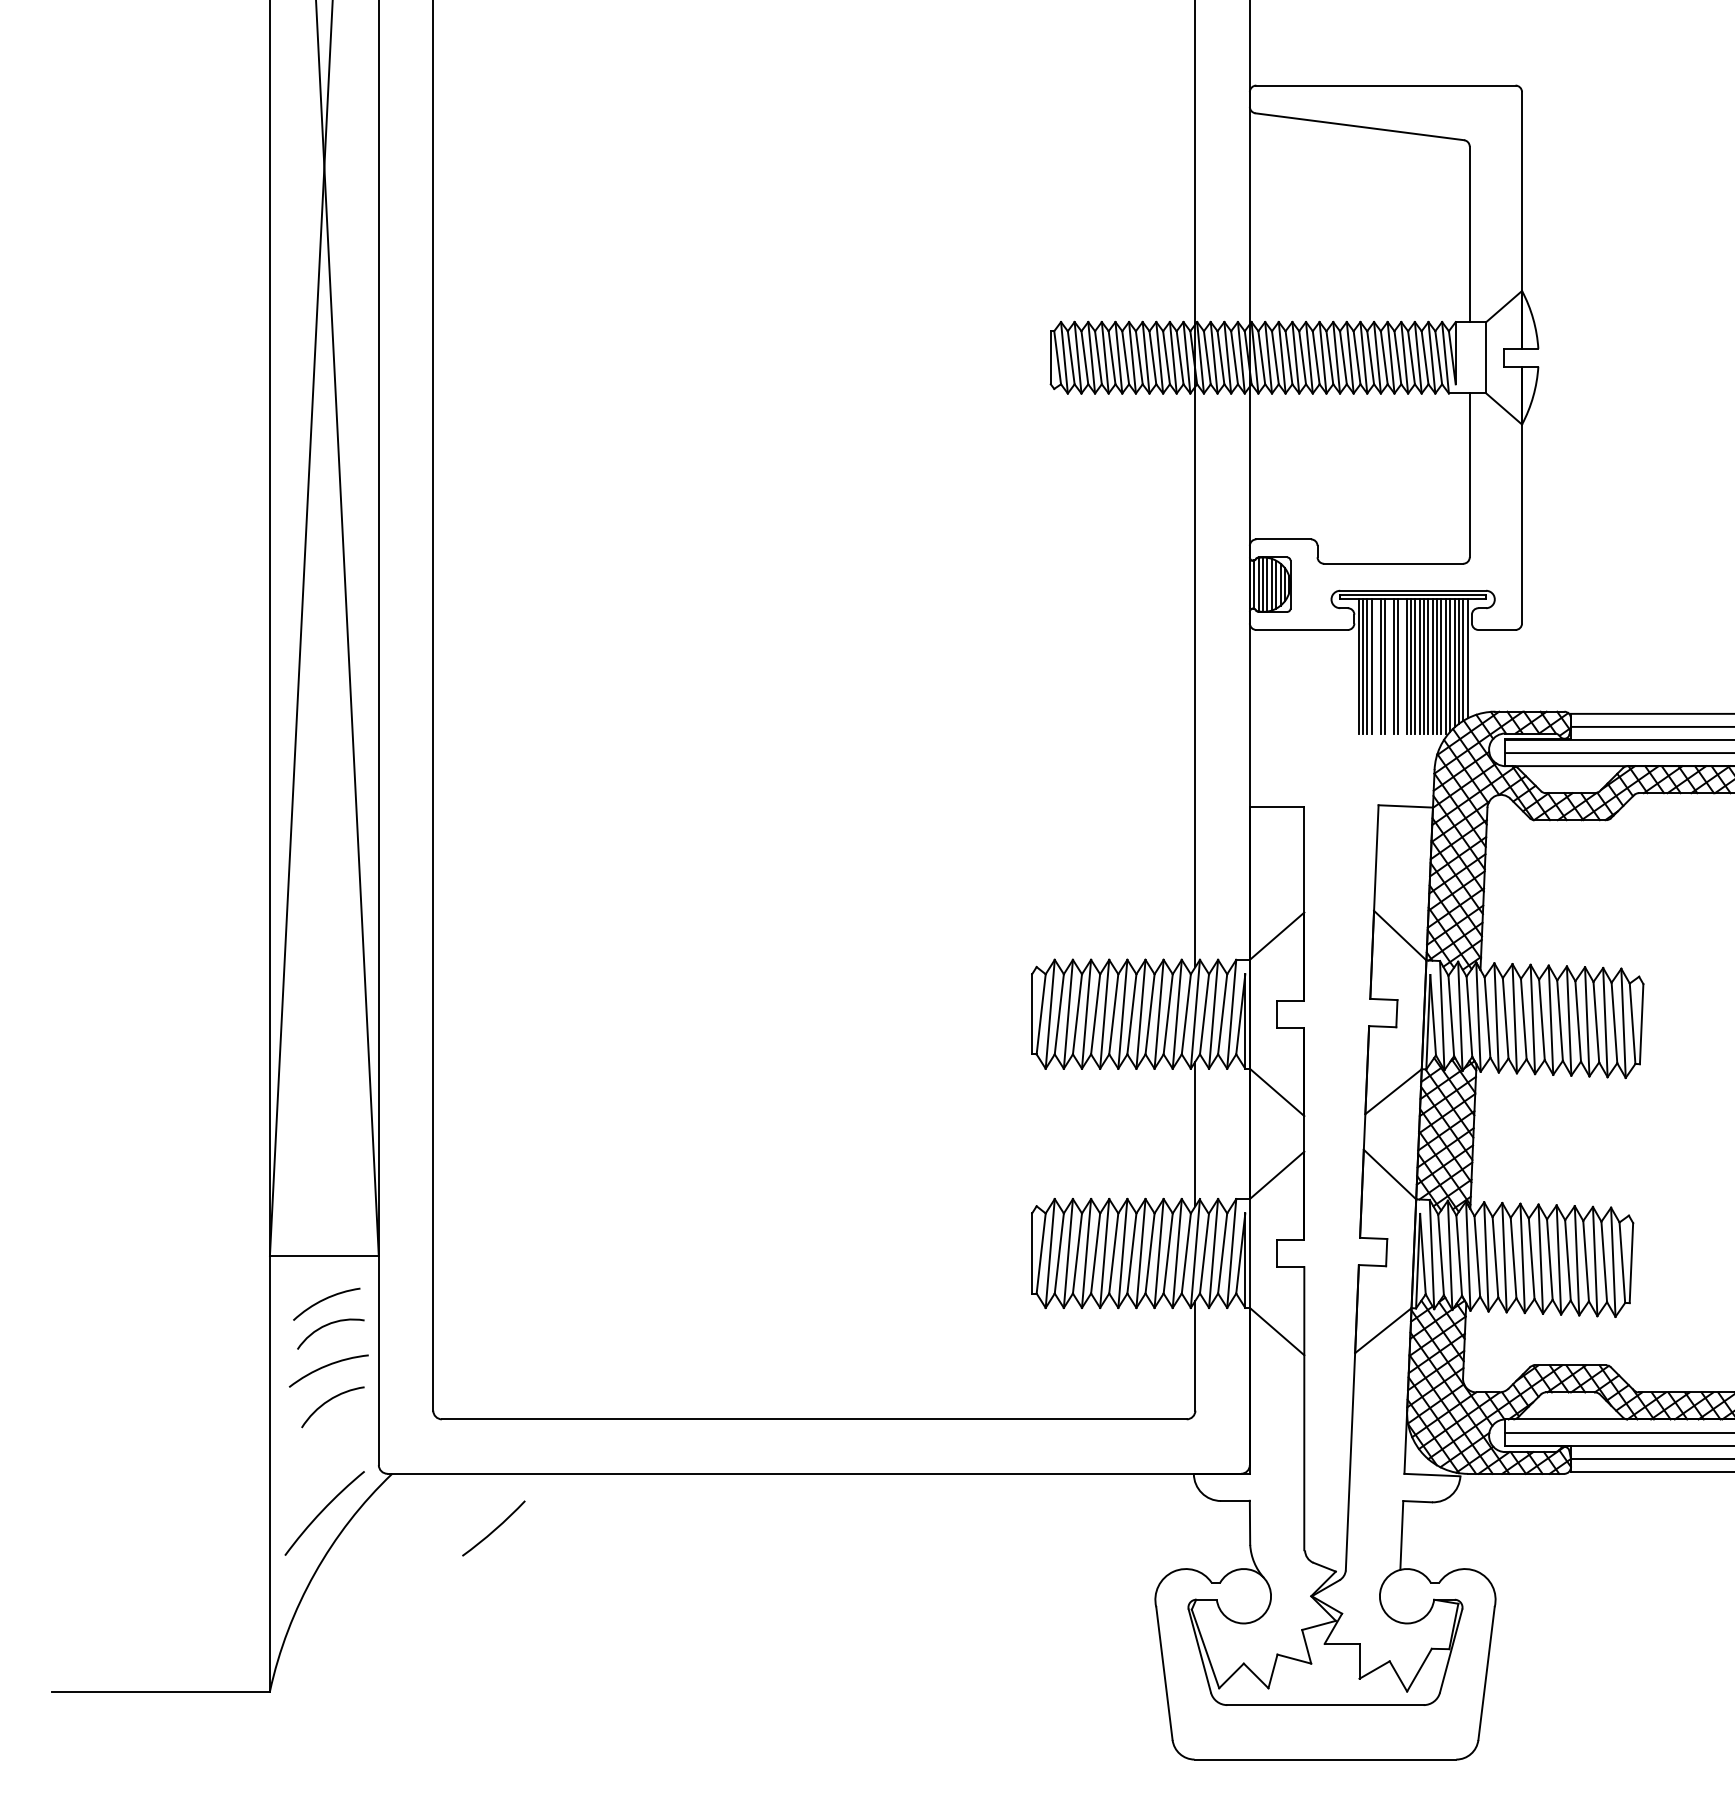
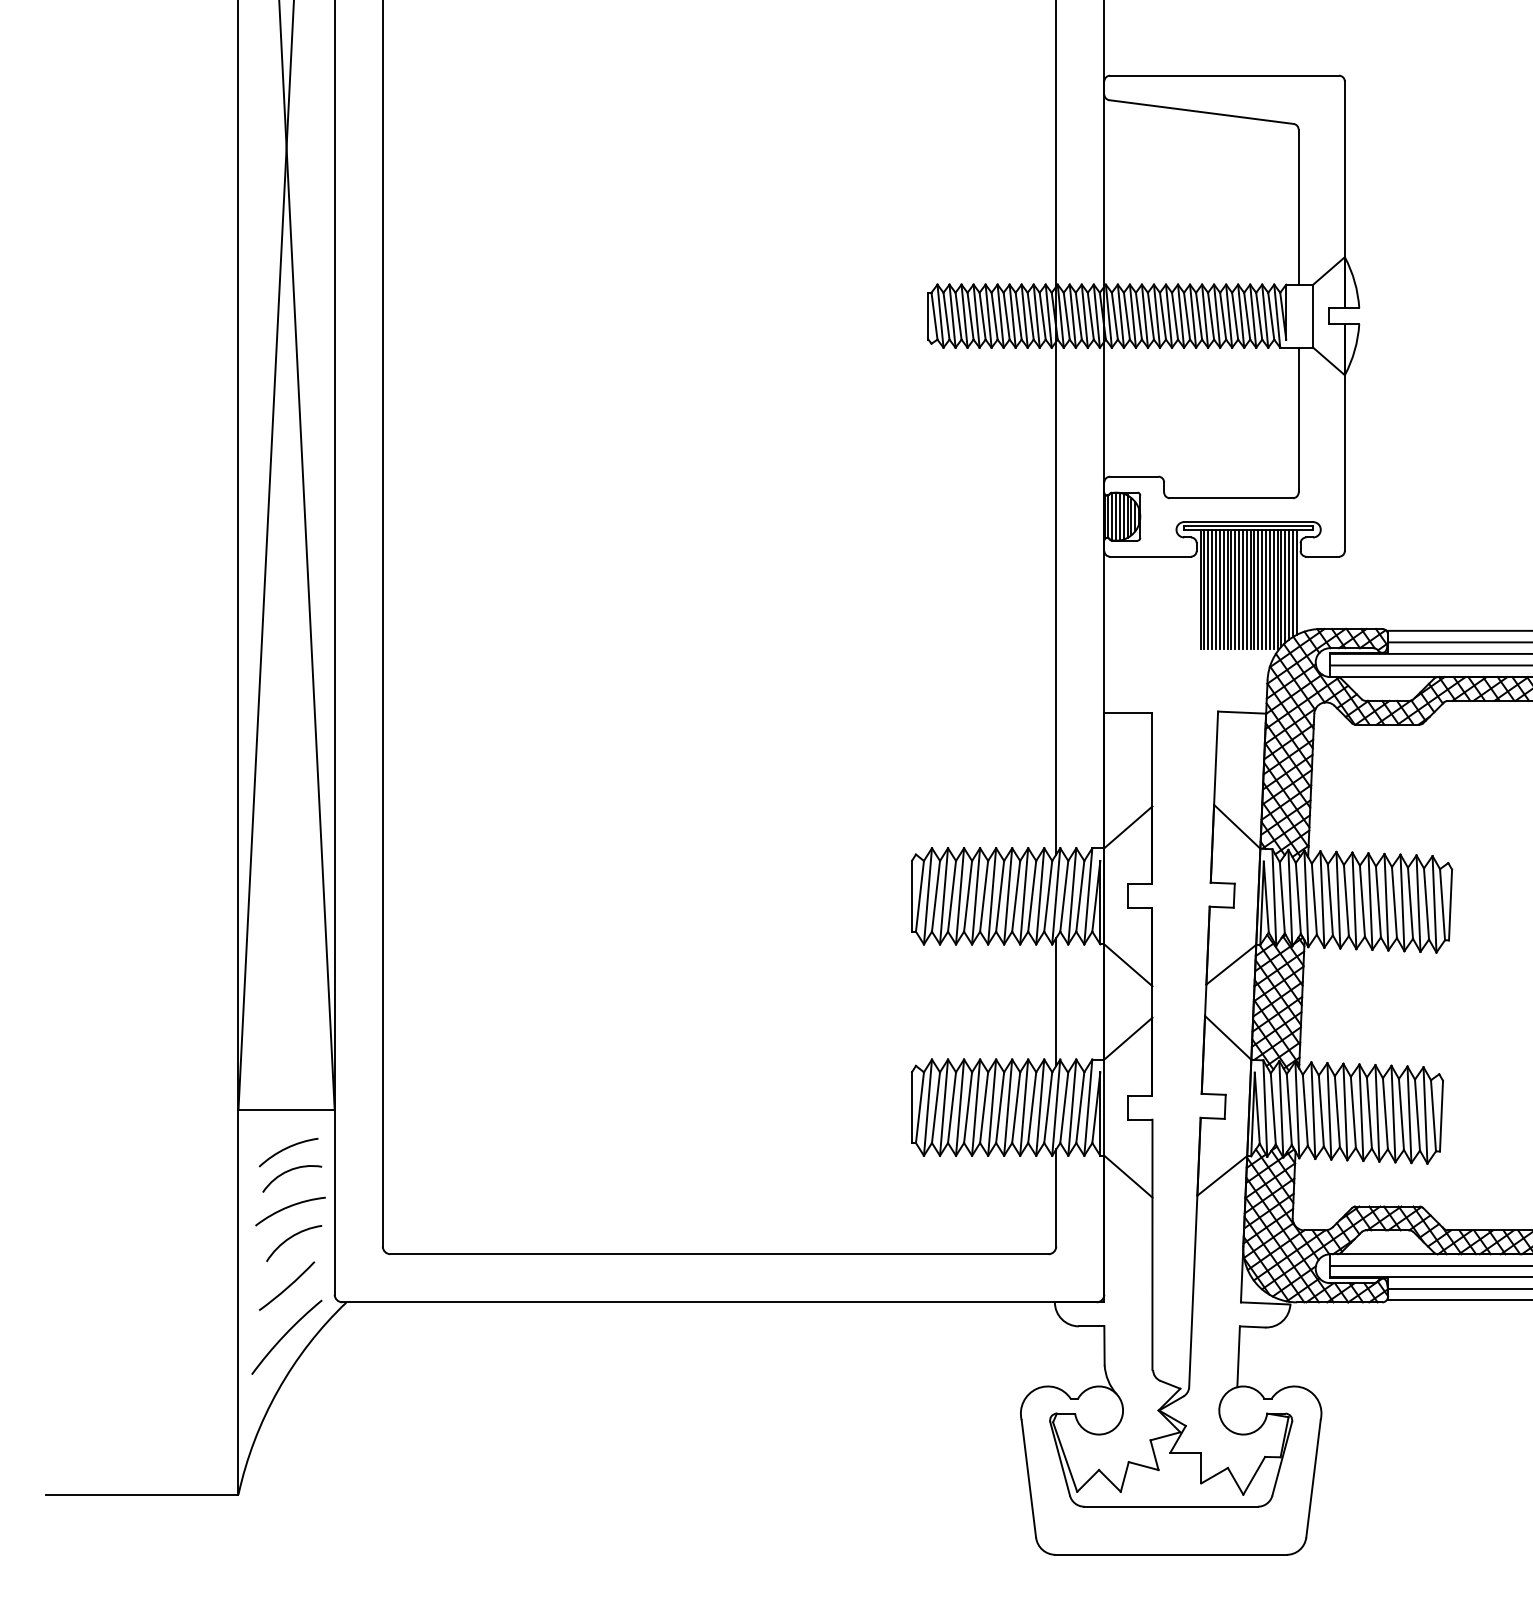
line: (1376, 666) -> (1216, 588), added
line: (1389, 666) -> (1227, 588), added
line: (1402, 666) -> (1239, 588), added
arc: (493, 1529) -> (286, 1287), moved

